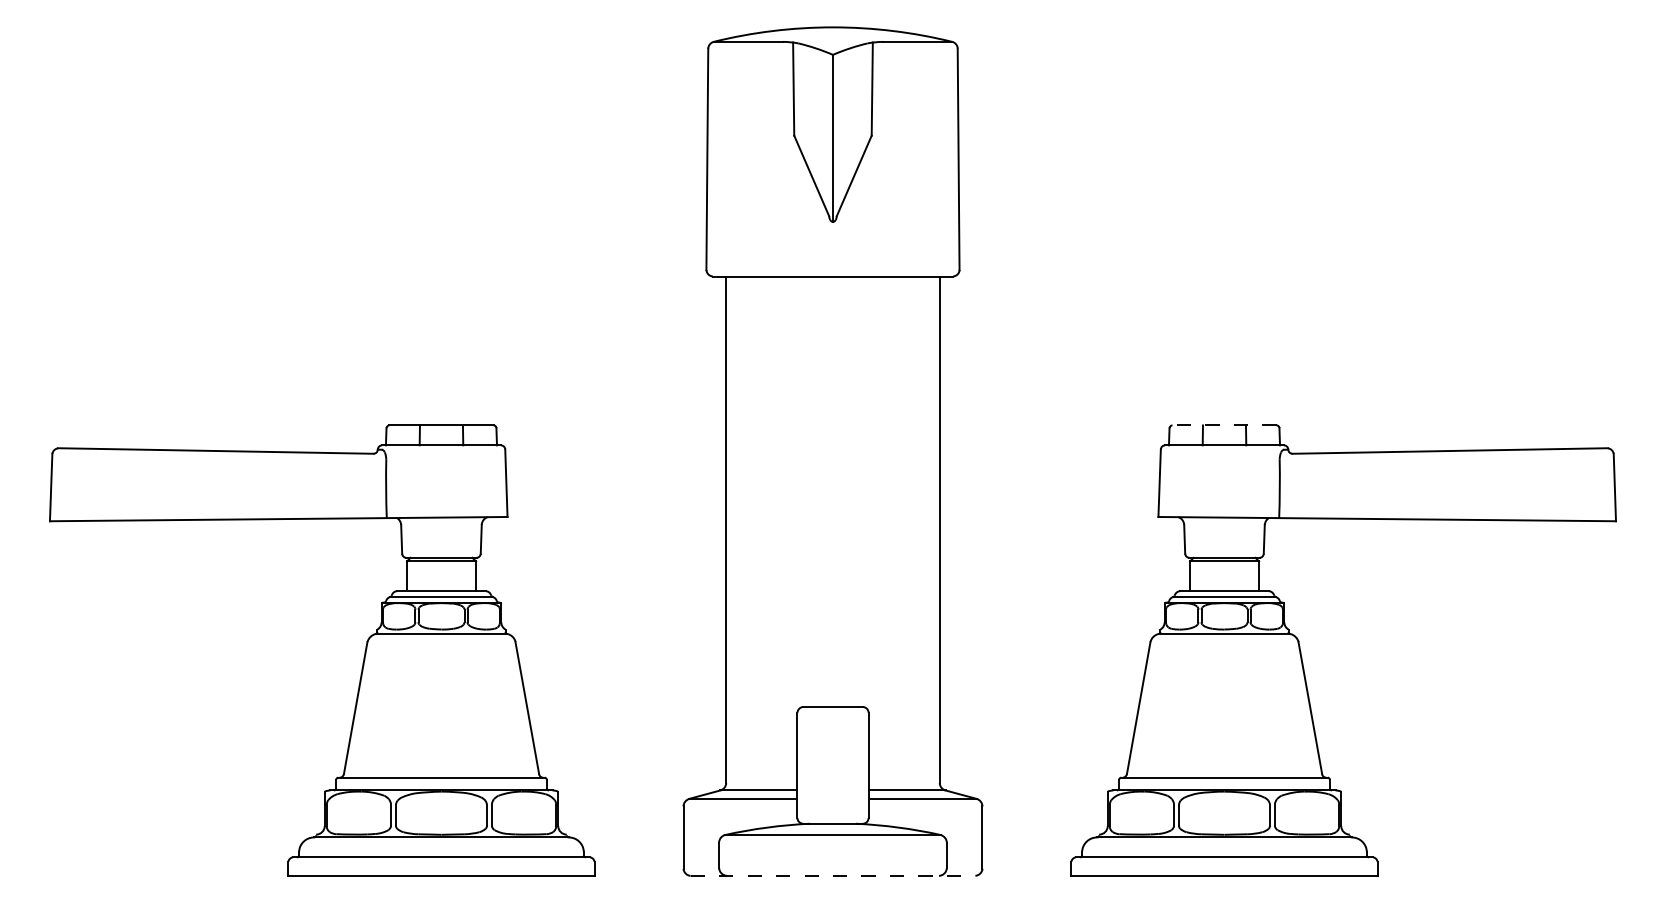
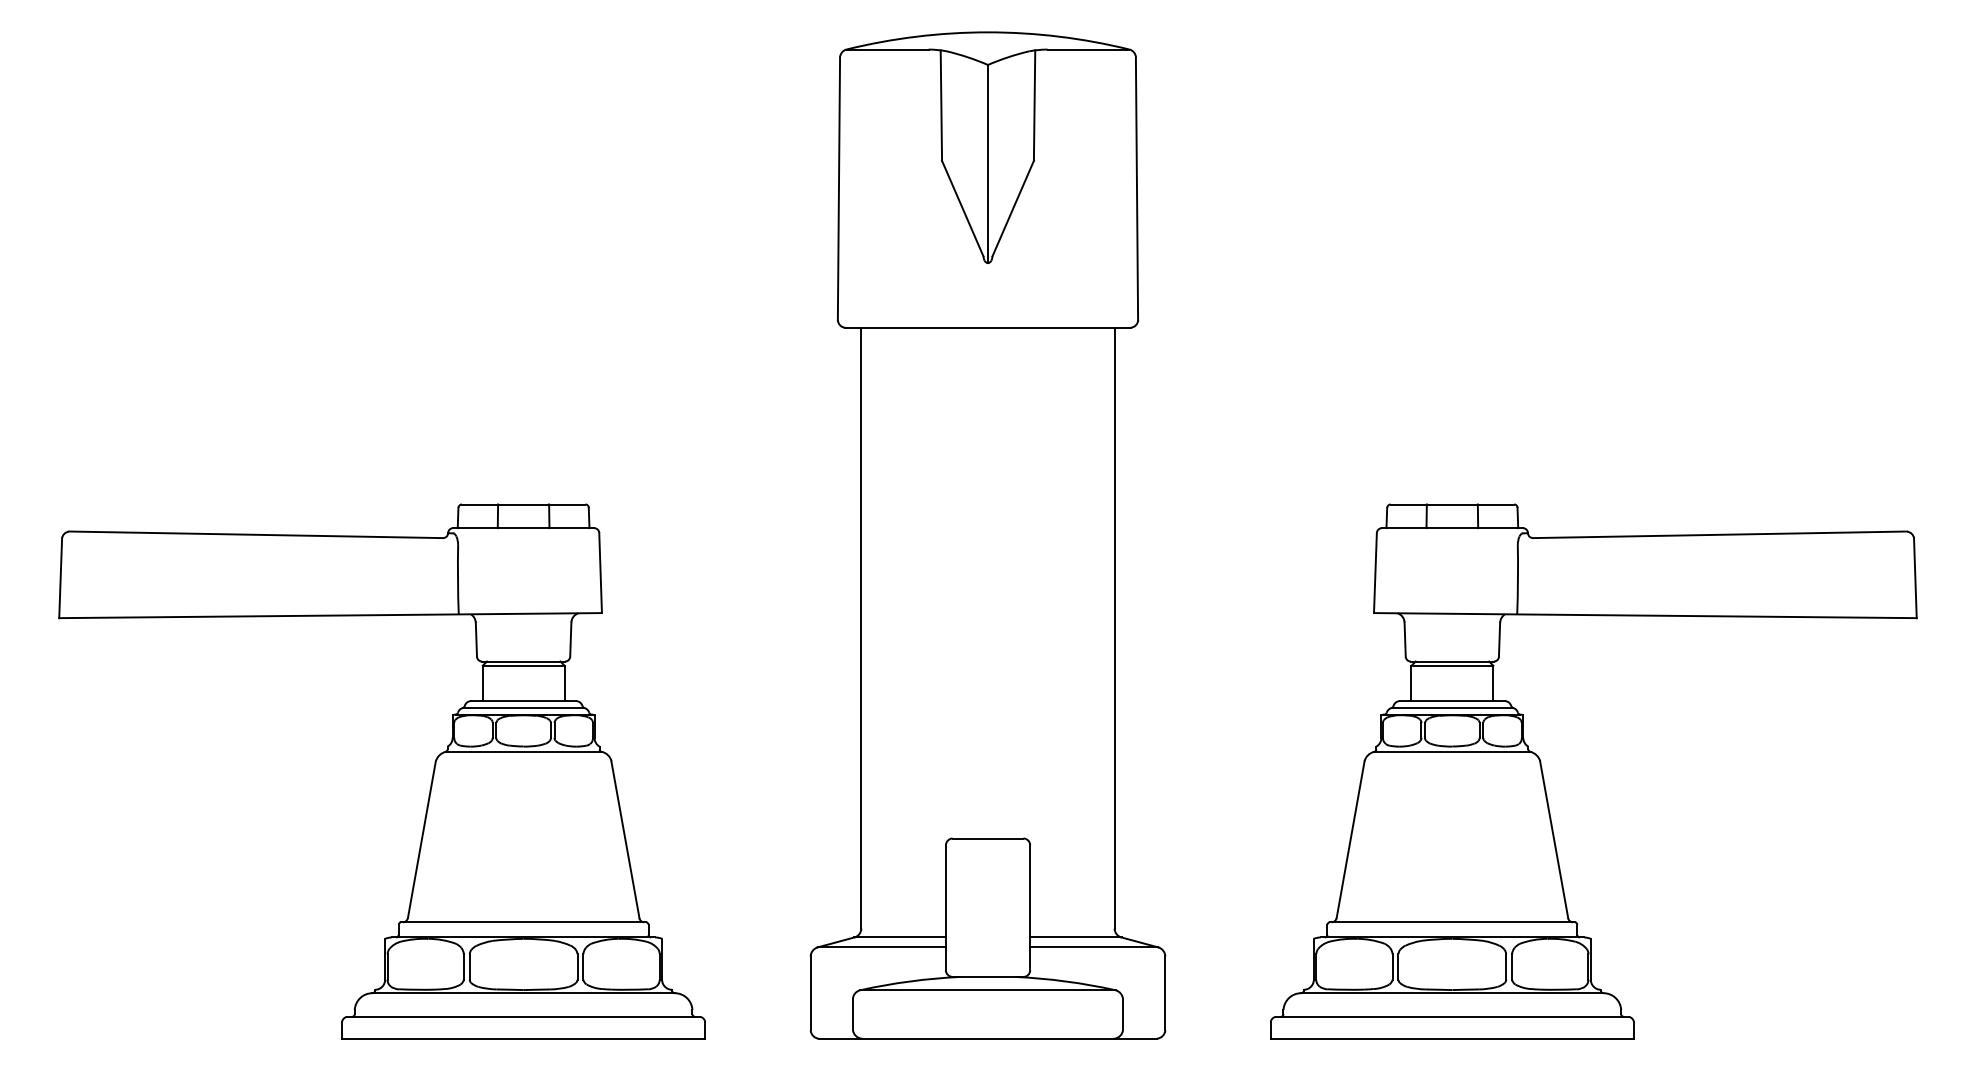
line: (1224, 425) -> (1452, 504), dashed -> solid
line: (832, 875) -> (987, 1038), dashed -> solid

